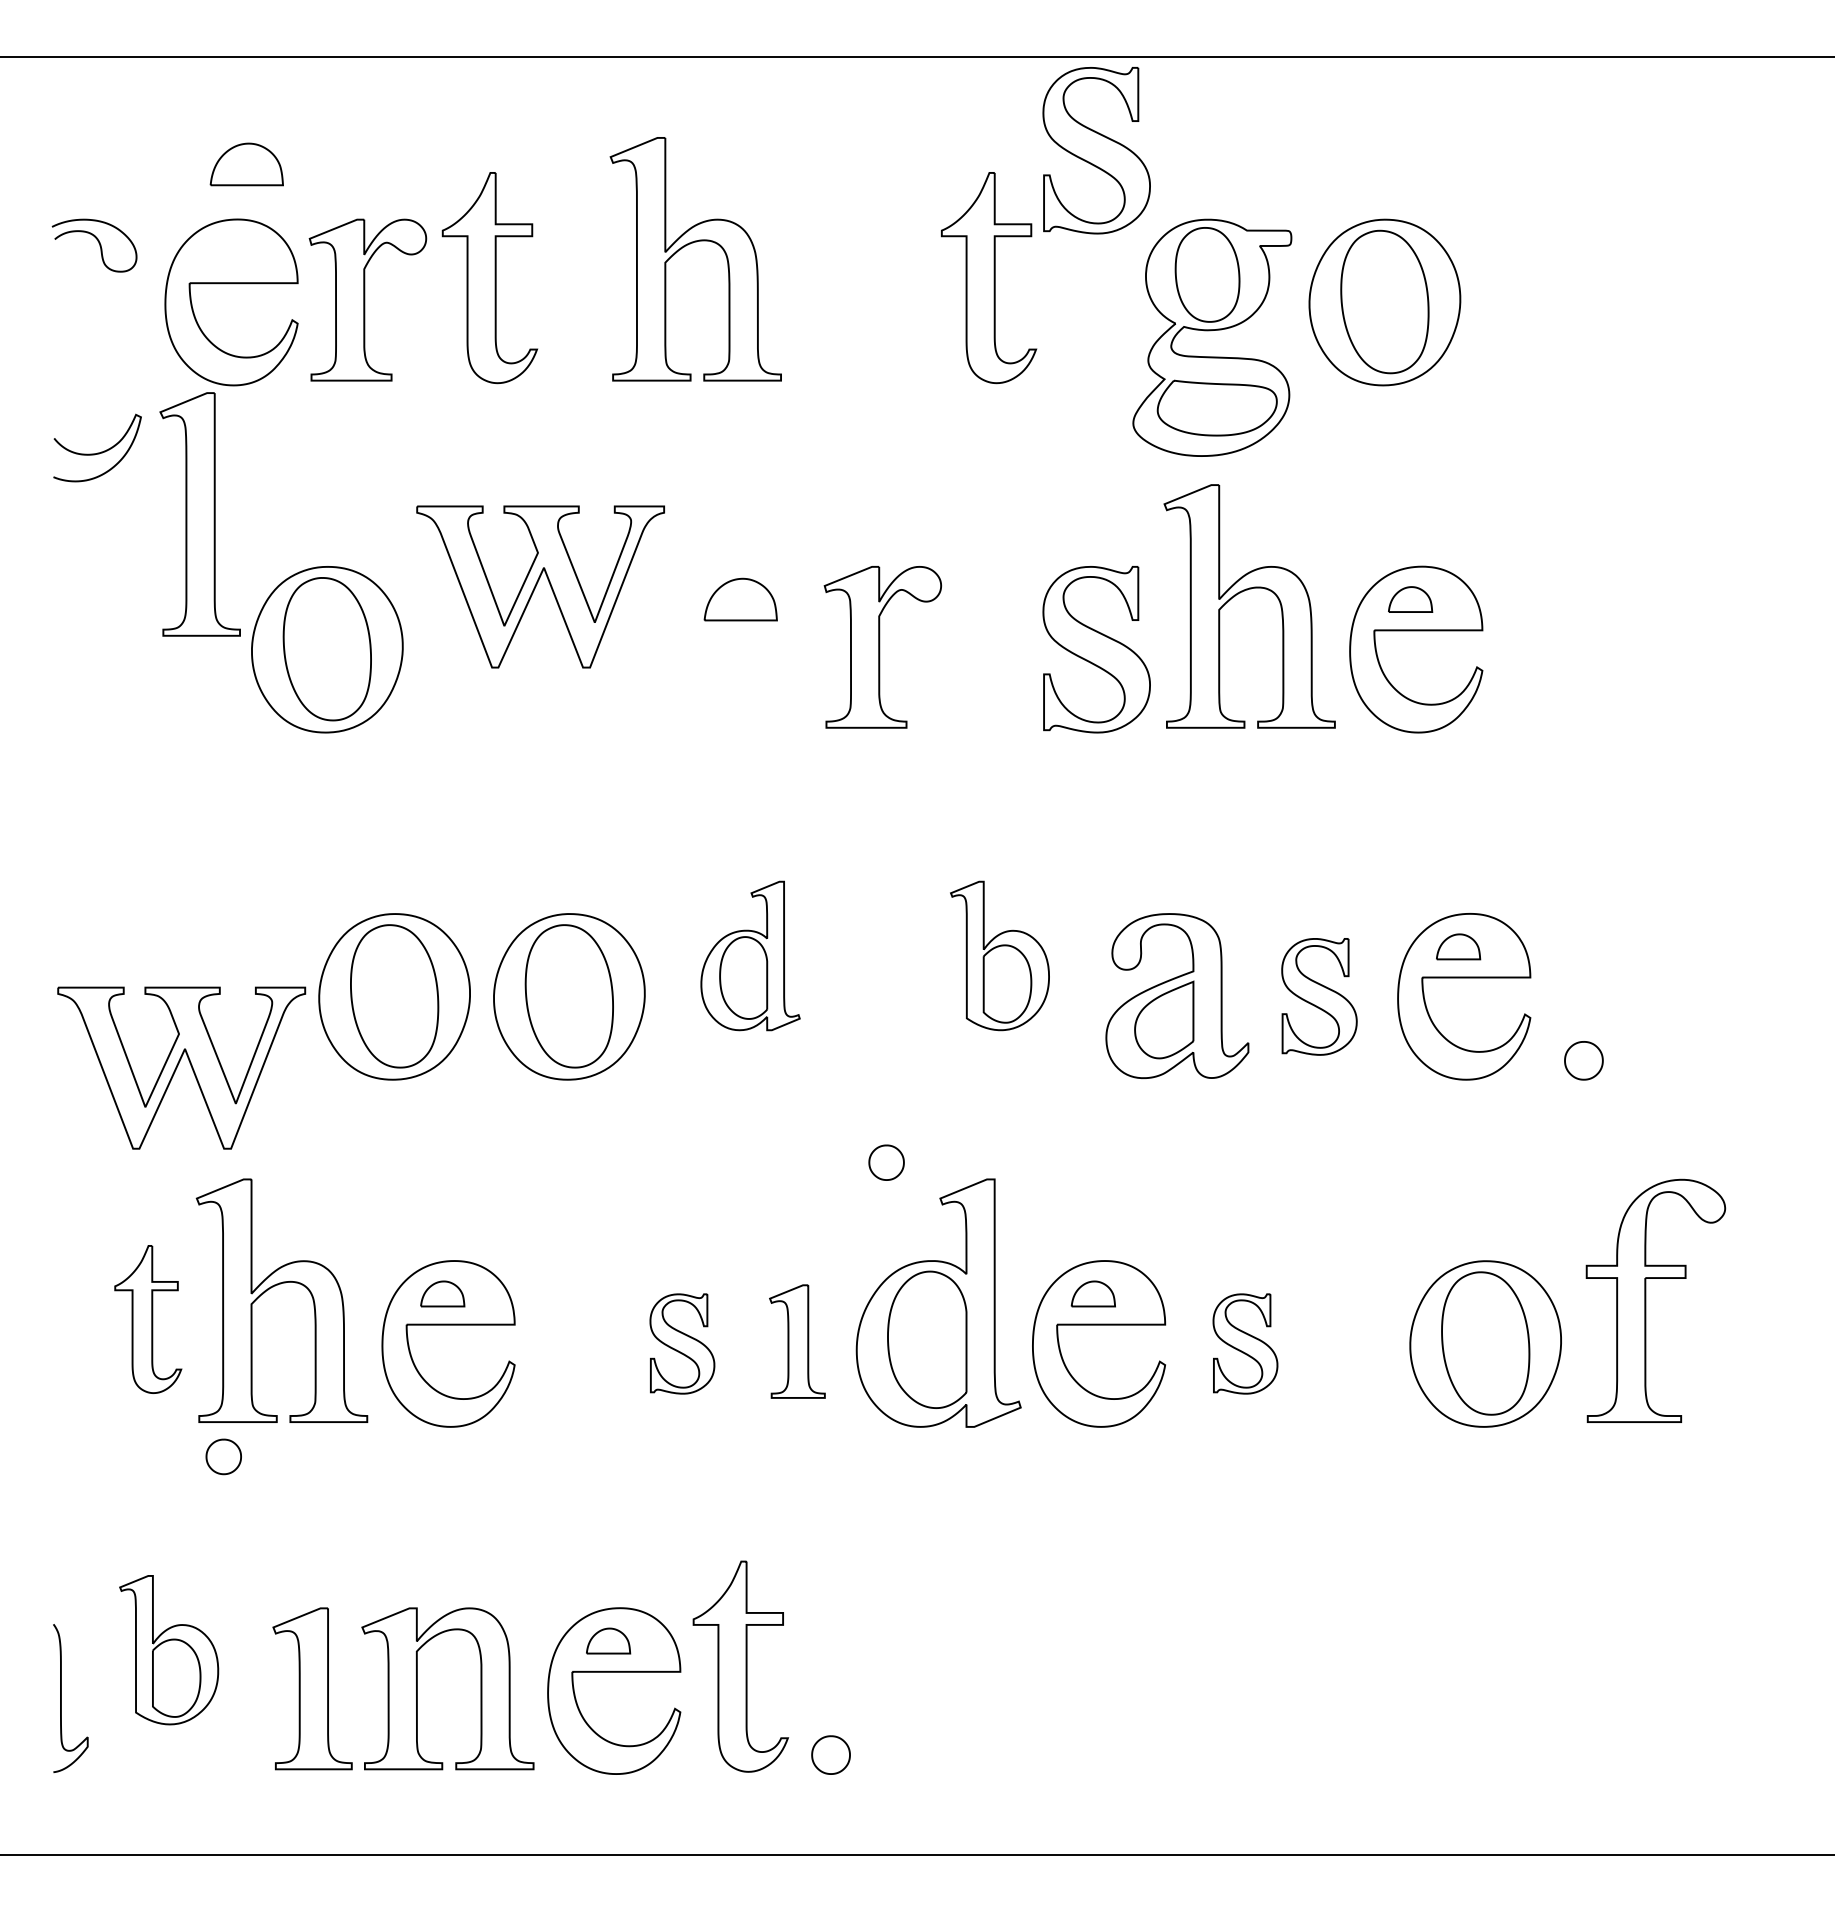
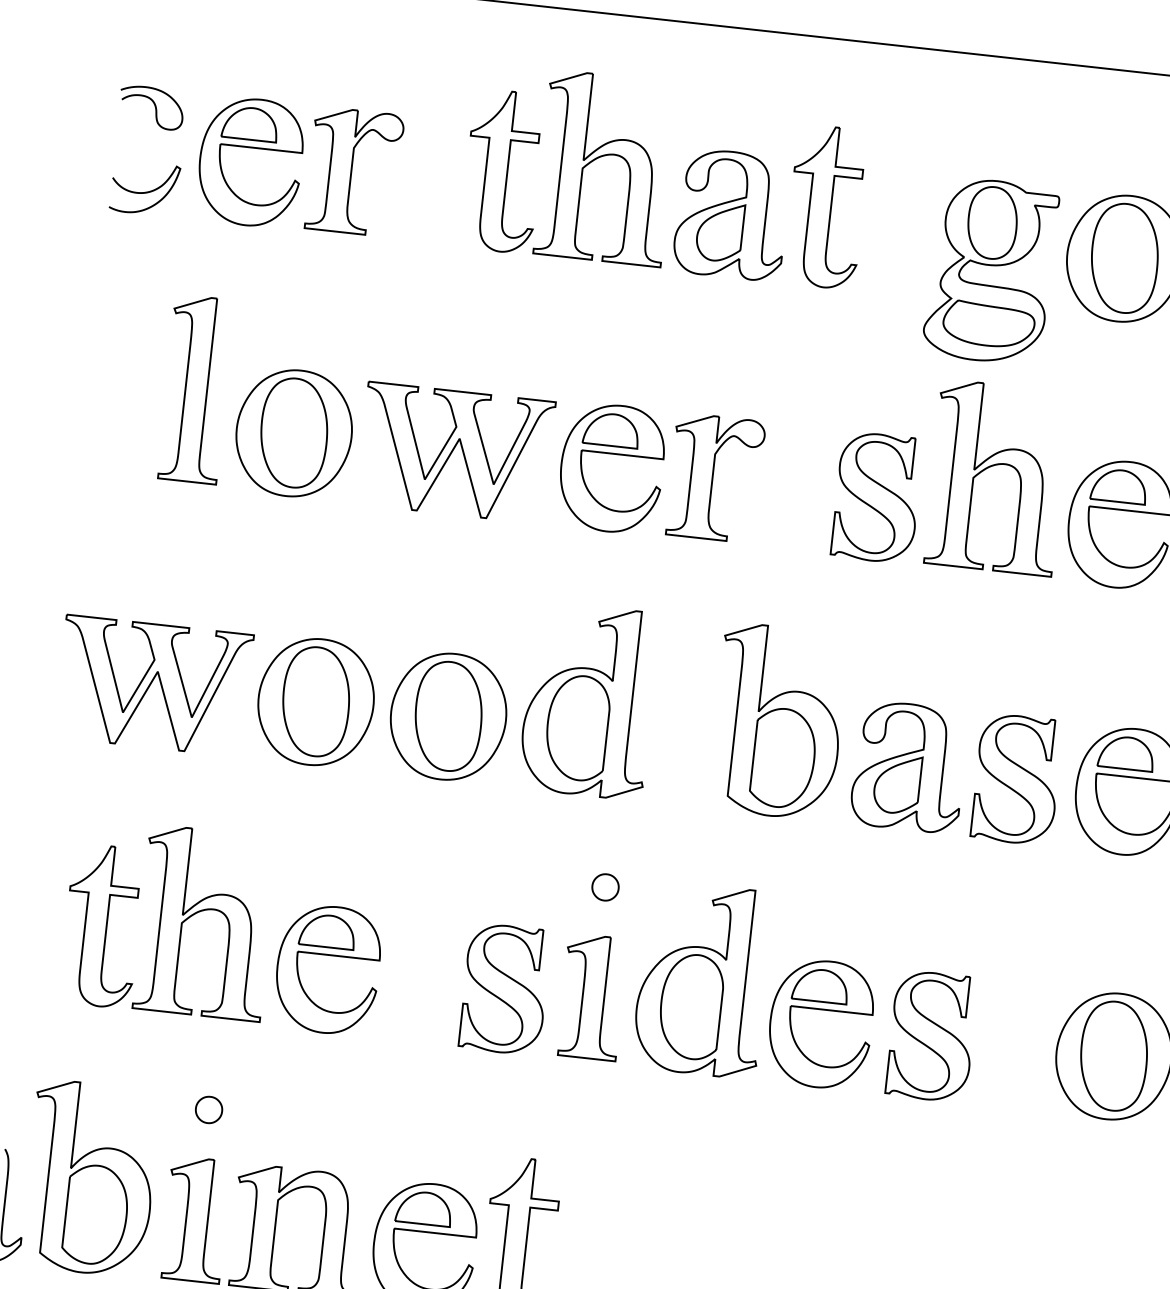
part: (1096, 150) -> (918, 119), removed
part: (246, 164) -> (250, 123), moved
part: (489, 278) -> (502, 171), moved
part: (866, 301) -> (731, 214), added
curve: (97, 452) -> (144, 191), moved
part: (199, 514) -> (195, 389), moved
part: (540, 586) -> (455, 452), moved
part: (1410, 599) -> (1119, 485), size x1.67
part: (746, 631) -> (613, 454), added
part: (1458, 946) -> (1126, 752), size x1.67
part: (750, 955) -> (589, 700), size x1.67
part: (999, 955) -> (777, 721), size x1.67
part: (1319, 996) -> (1017, 779), size x1.43
part: (181, 1067) -> (153, 685), moved
part: (886, 1162) -> (605, 887), moved
part: (442, 1293) -> (327, 930), size x1.67
part: (1093, 1293) -> (820, 985), size x1.67
part: (148, 1319) -> (102, 926), size x1.43
part: (797, 1341) -> (592, 997), size x1.43
part: (682, 1343) -> (505, 988), size x1.67
part: (1245, 1343) -> (931, 1036), size x1.67
part: (223, 1456) -> (208, 1109), moved
part: (608, 1640) -> (424, 1207), size x1.67
part: (168, 1649) -> (90, 1177), size x1.67

